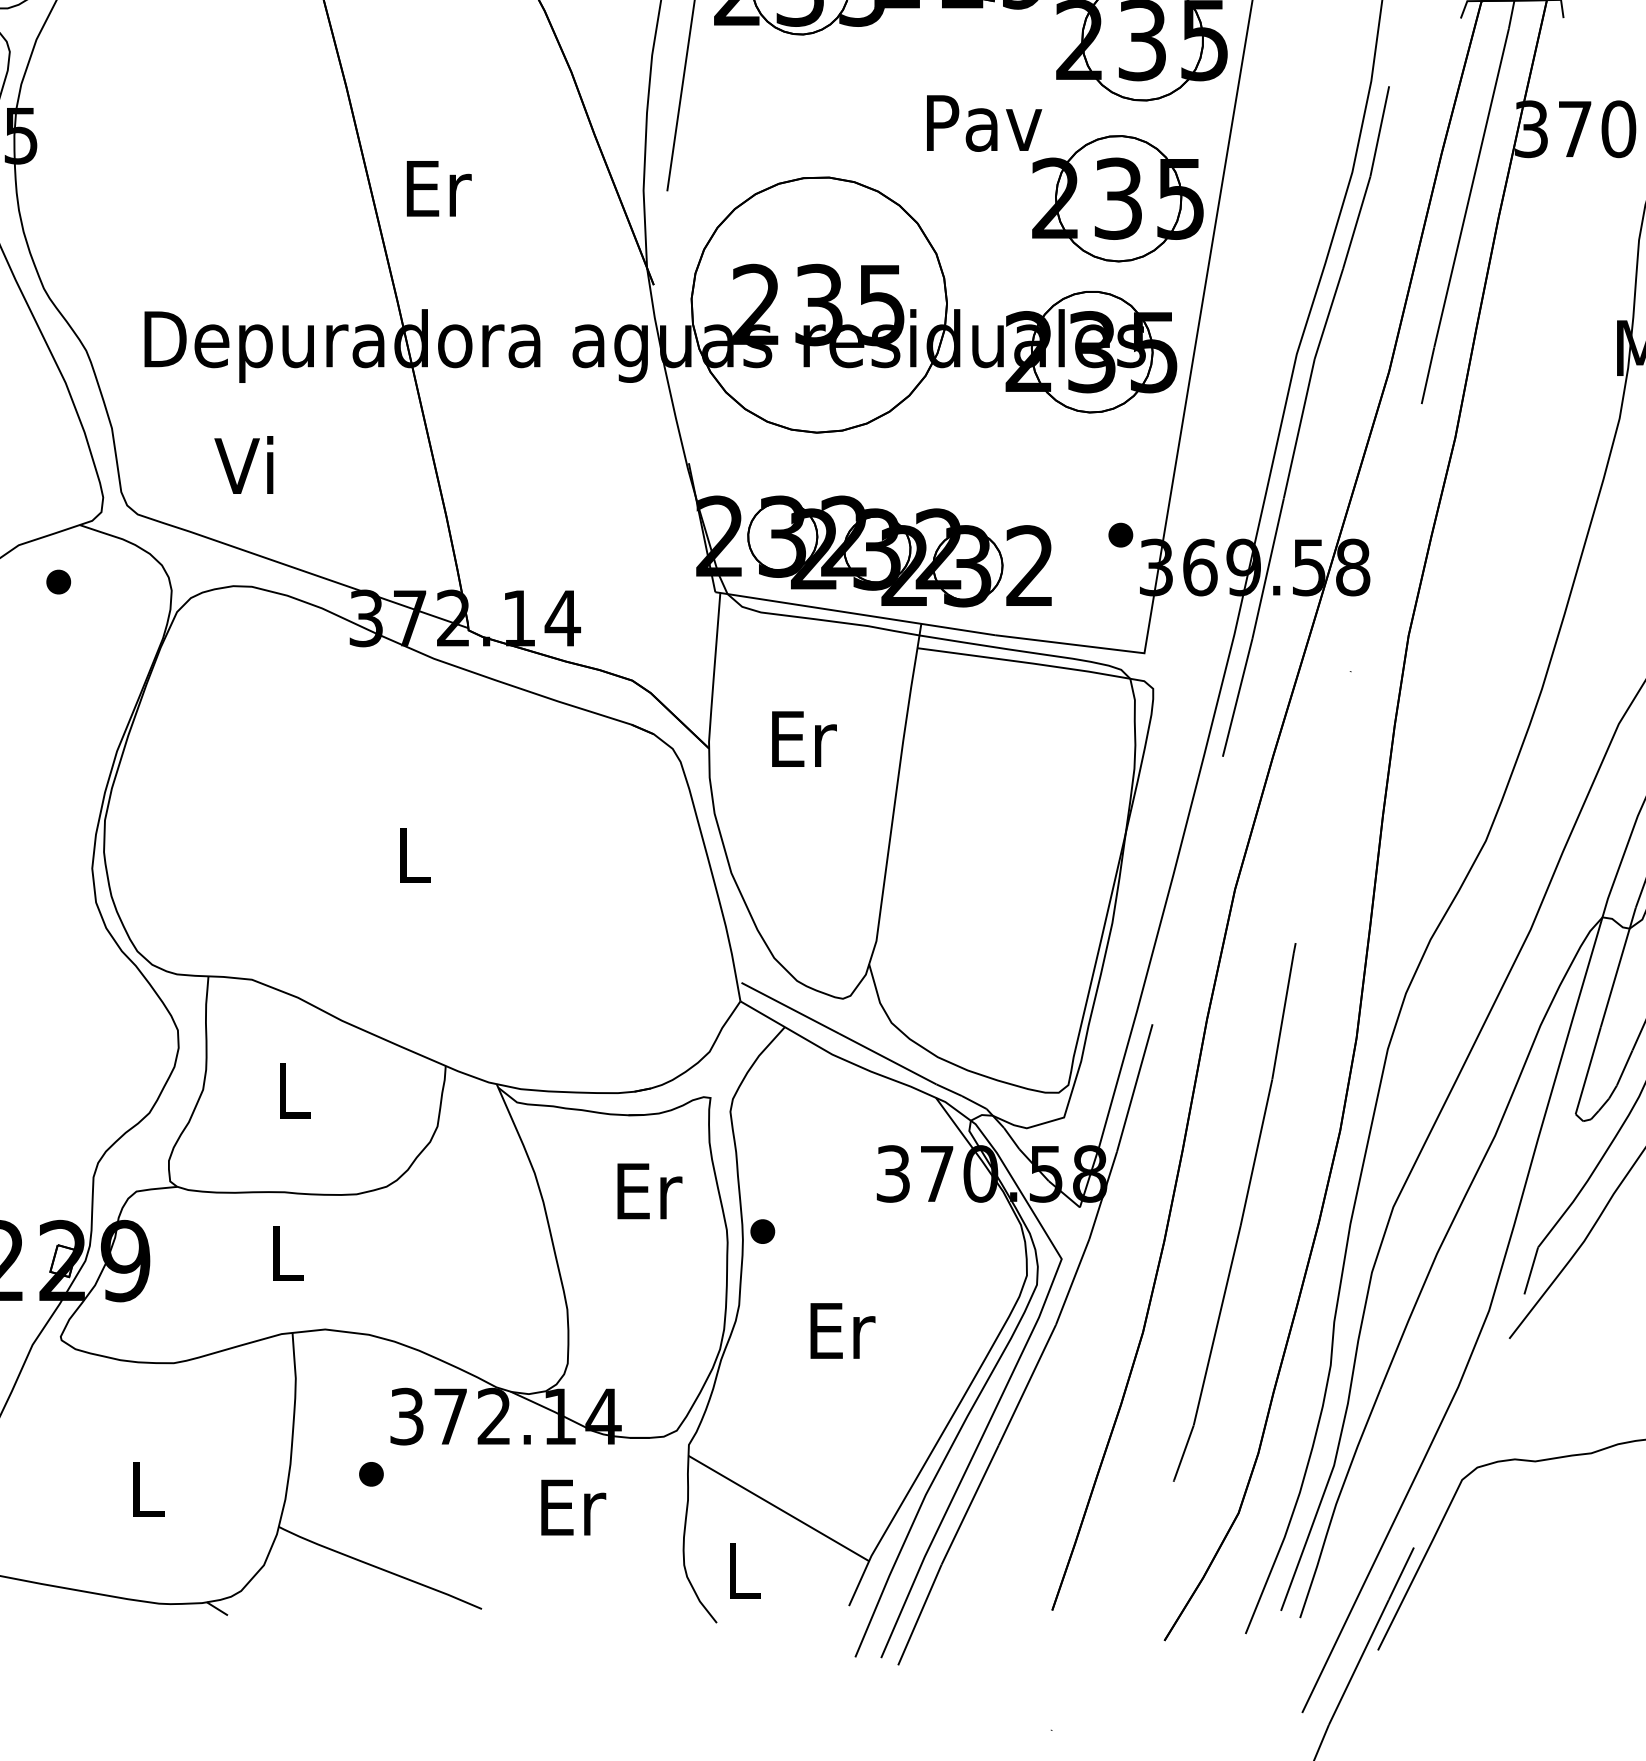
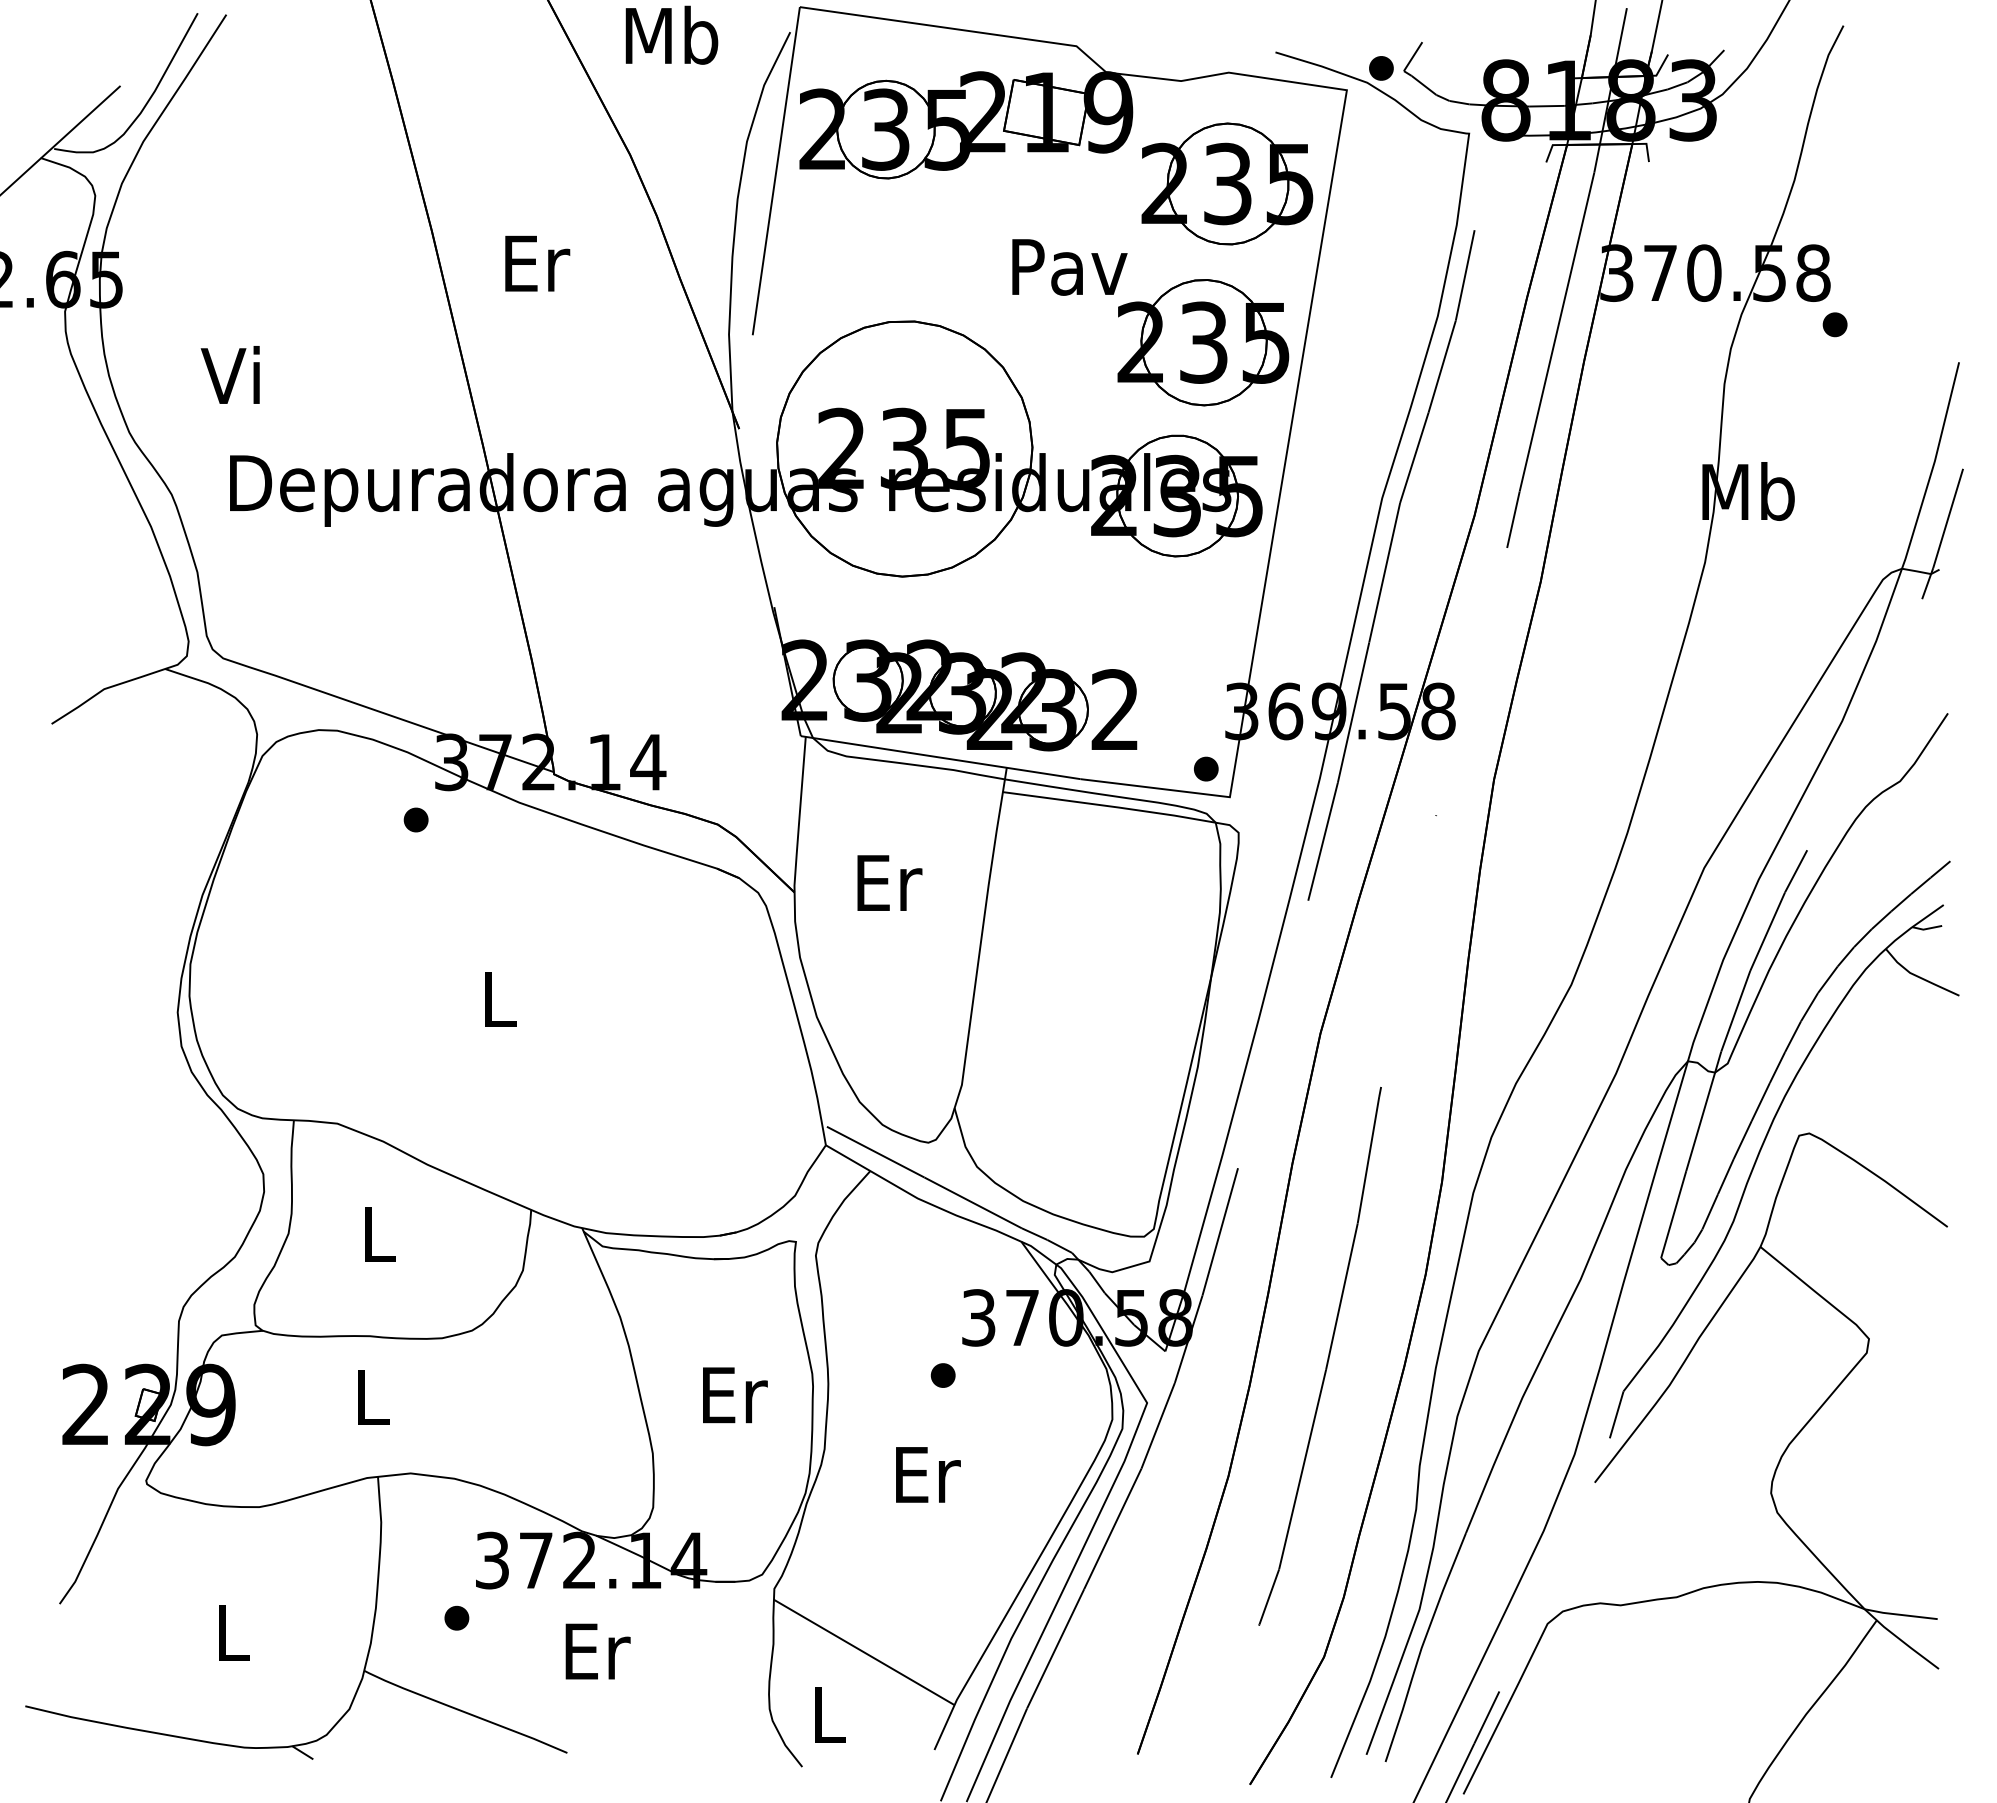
text: (439, 188) -> (537, 263), moved
text: (243, 464) -> (229, 374), moved
part: (1121, 534) -> (1206, 768), moved
part: (58, 581) -> (415, 819), moved
text: (650, 1191) -> (735, 1395), moved
part: (762, 1231) -> (942, 1375), moved
text: (573, 1507) -> (597, 1651), moved

